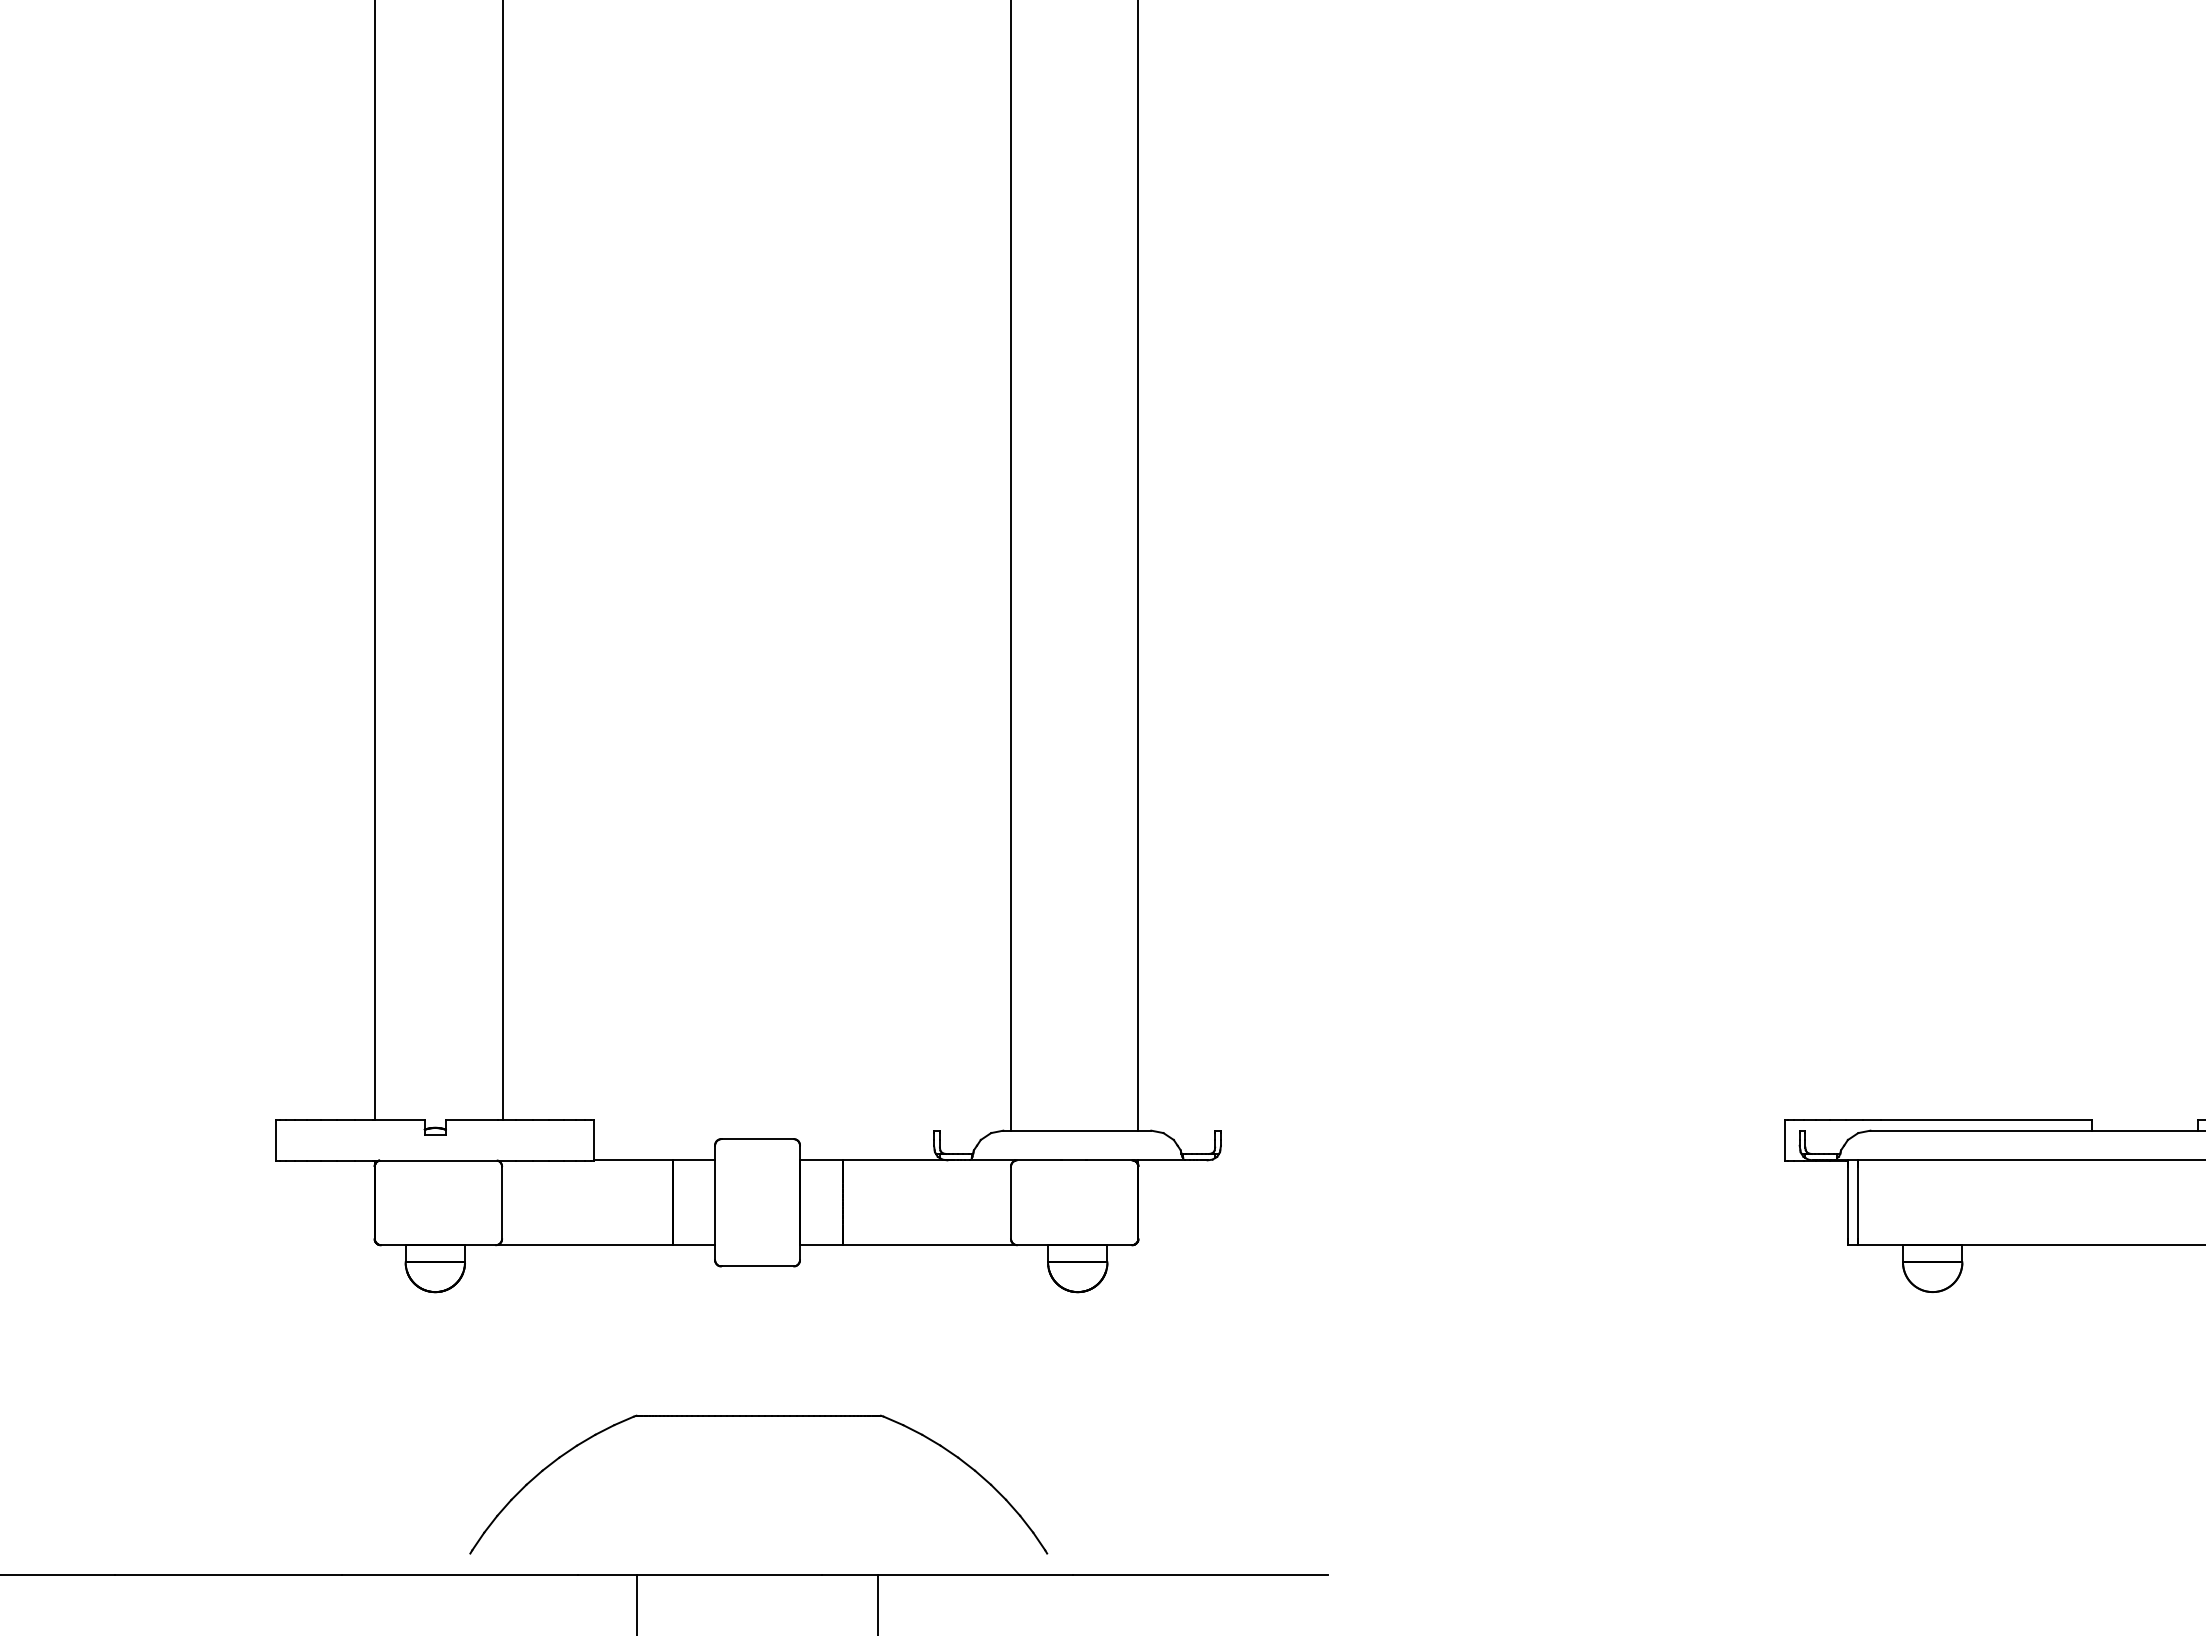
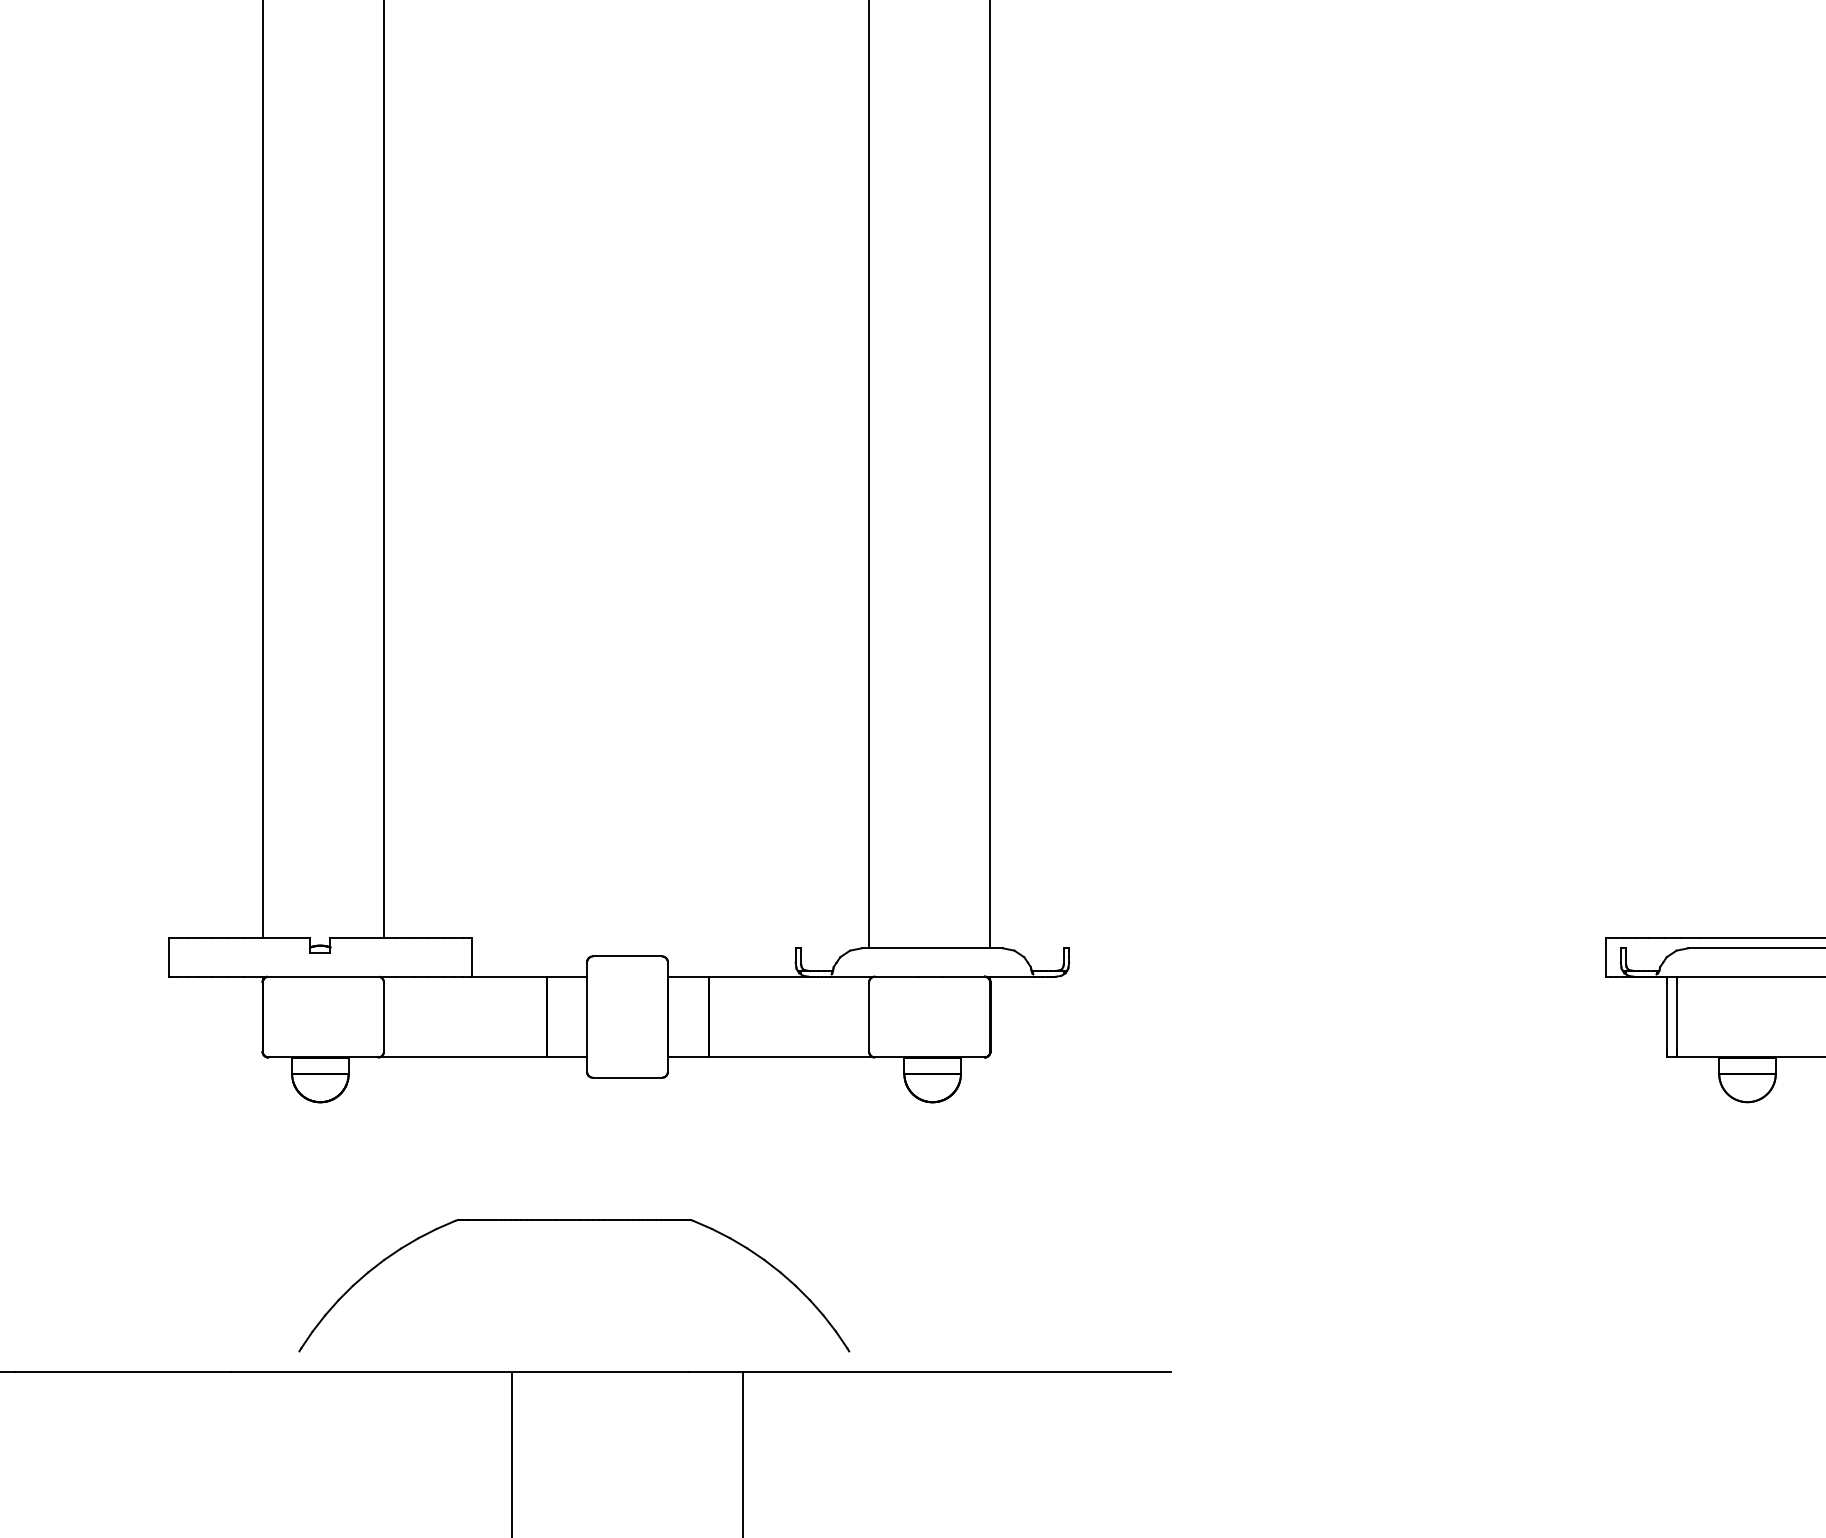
part: (758, 1416) -> (574, 1220), moved

